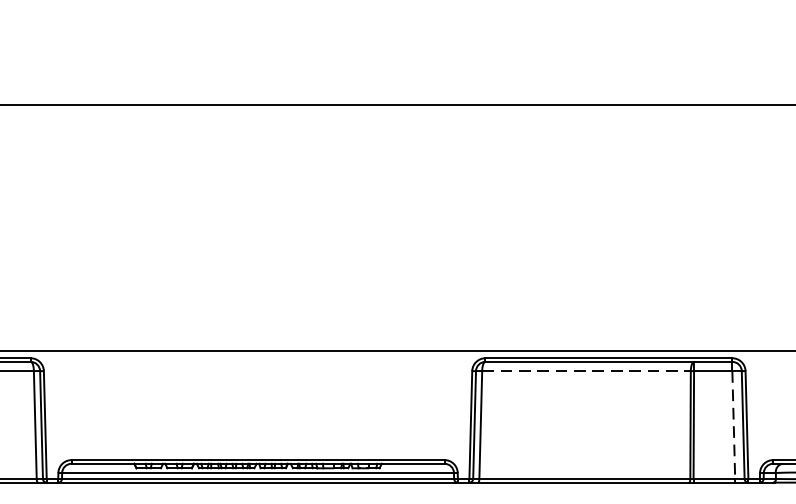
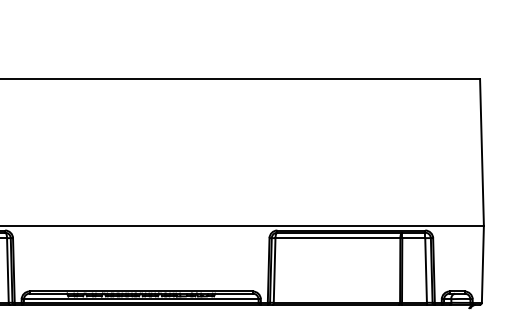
line: (587, 371) -> (338, 238), dashed -> solid
line: (734, 425) -> (426, 270), dashed -> solid

